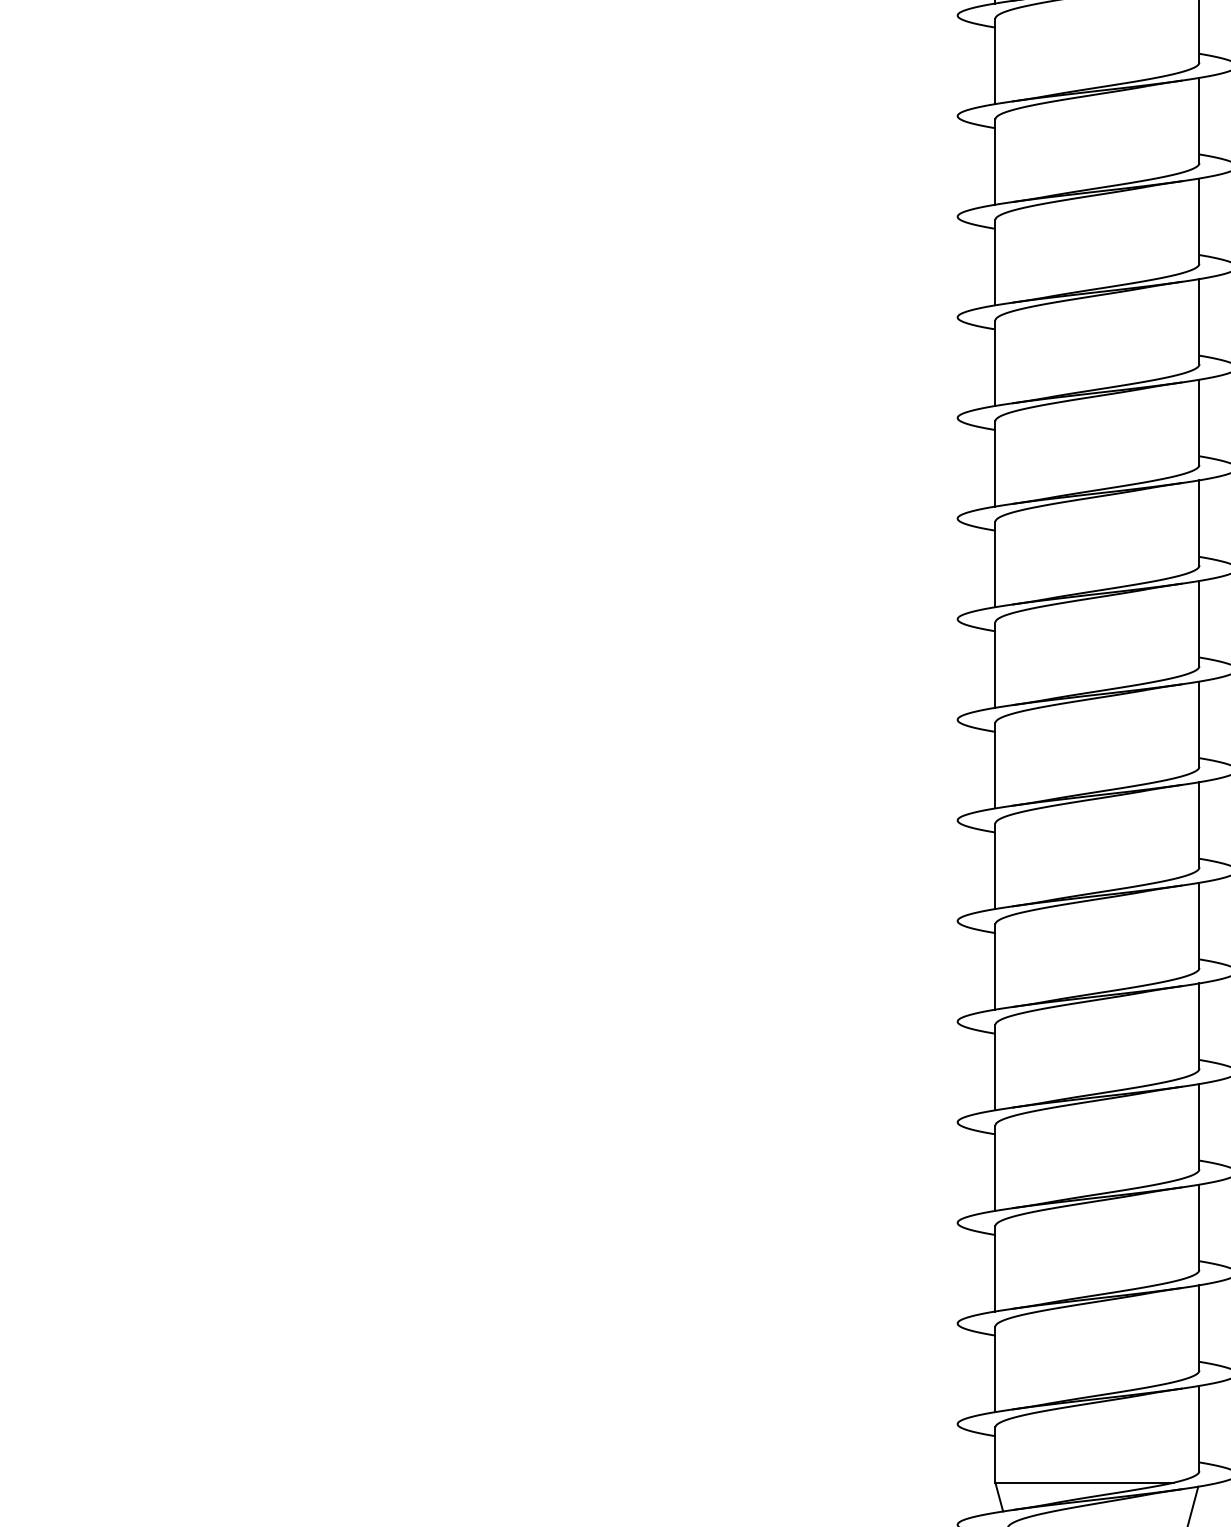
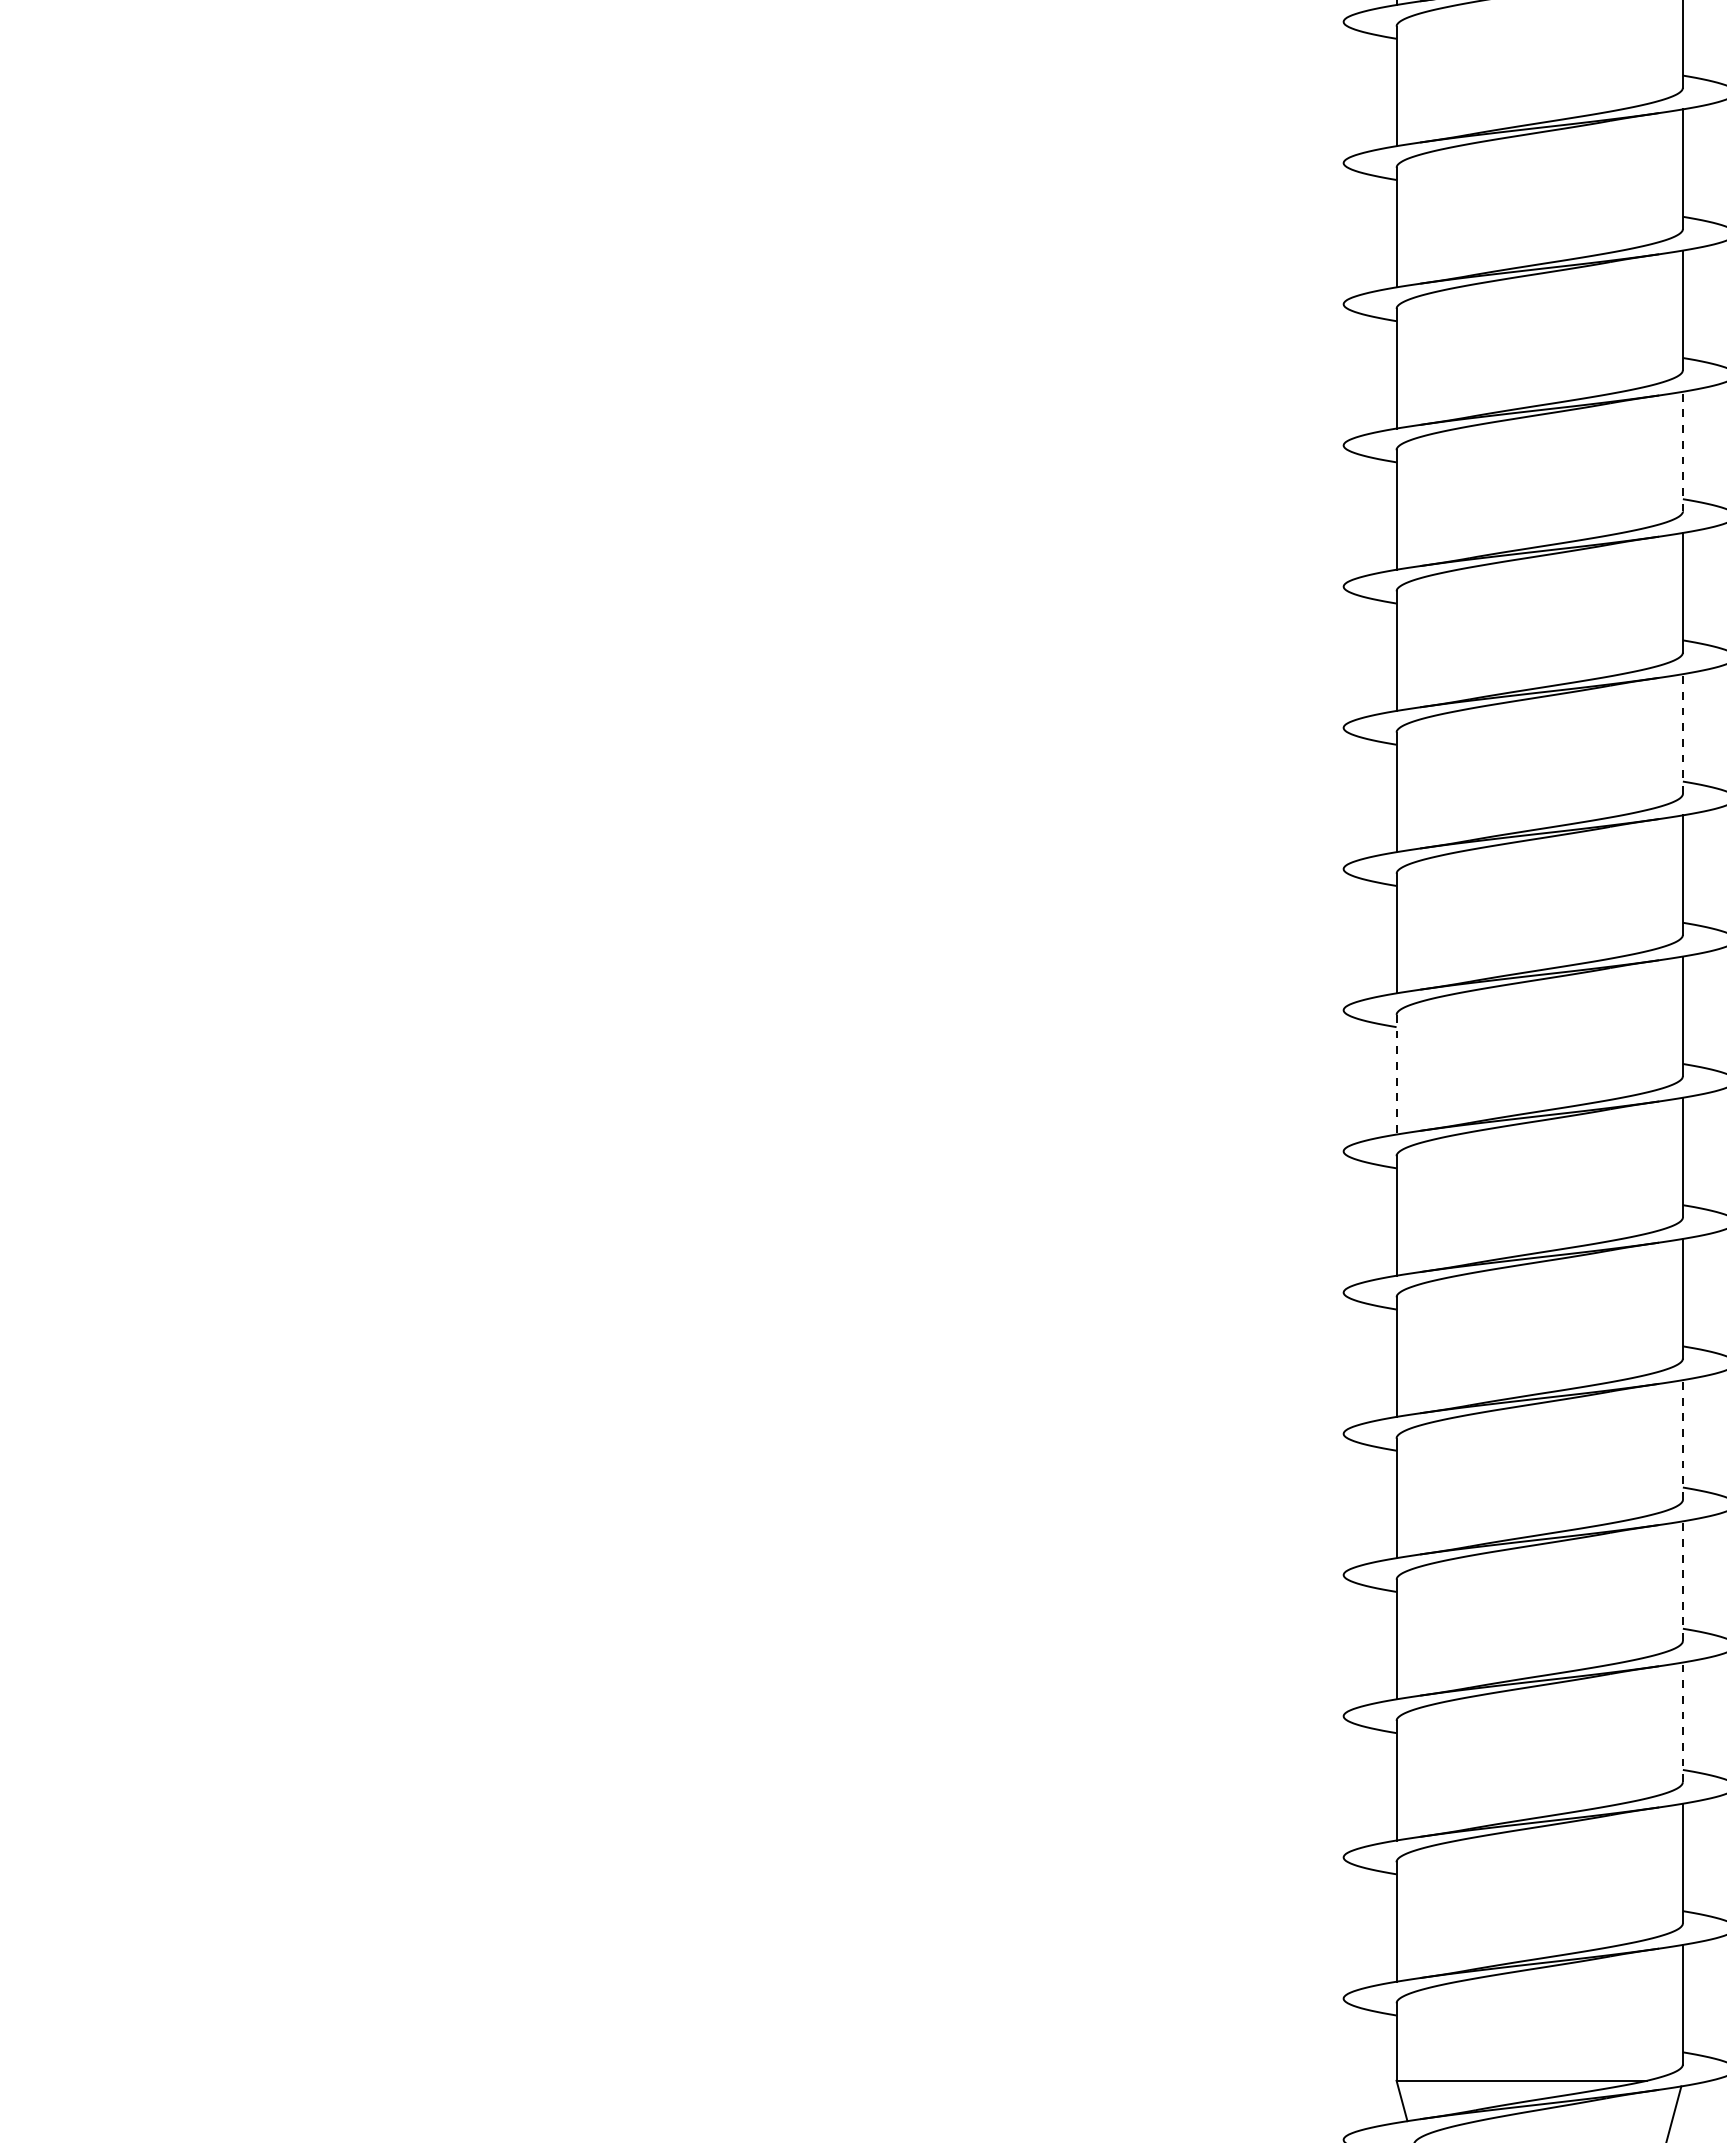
line: (1199, 321) -> (1682, 451), solid -> dashed
line: (1199, 522) -> (1682, 733), solid -> dashed
line: (995, 765) -> (1396, 1074), solid -> dashed
line: (1199, 1025) -> (1682, 1439), solid -> dashed
line: (1199, 1126) -> (1682, 1581), solid -> dashed
line: (1199, 1227) -> (1682, 1722), solid -> dashed

